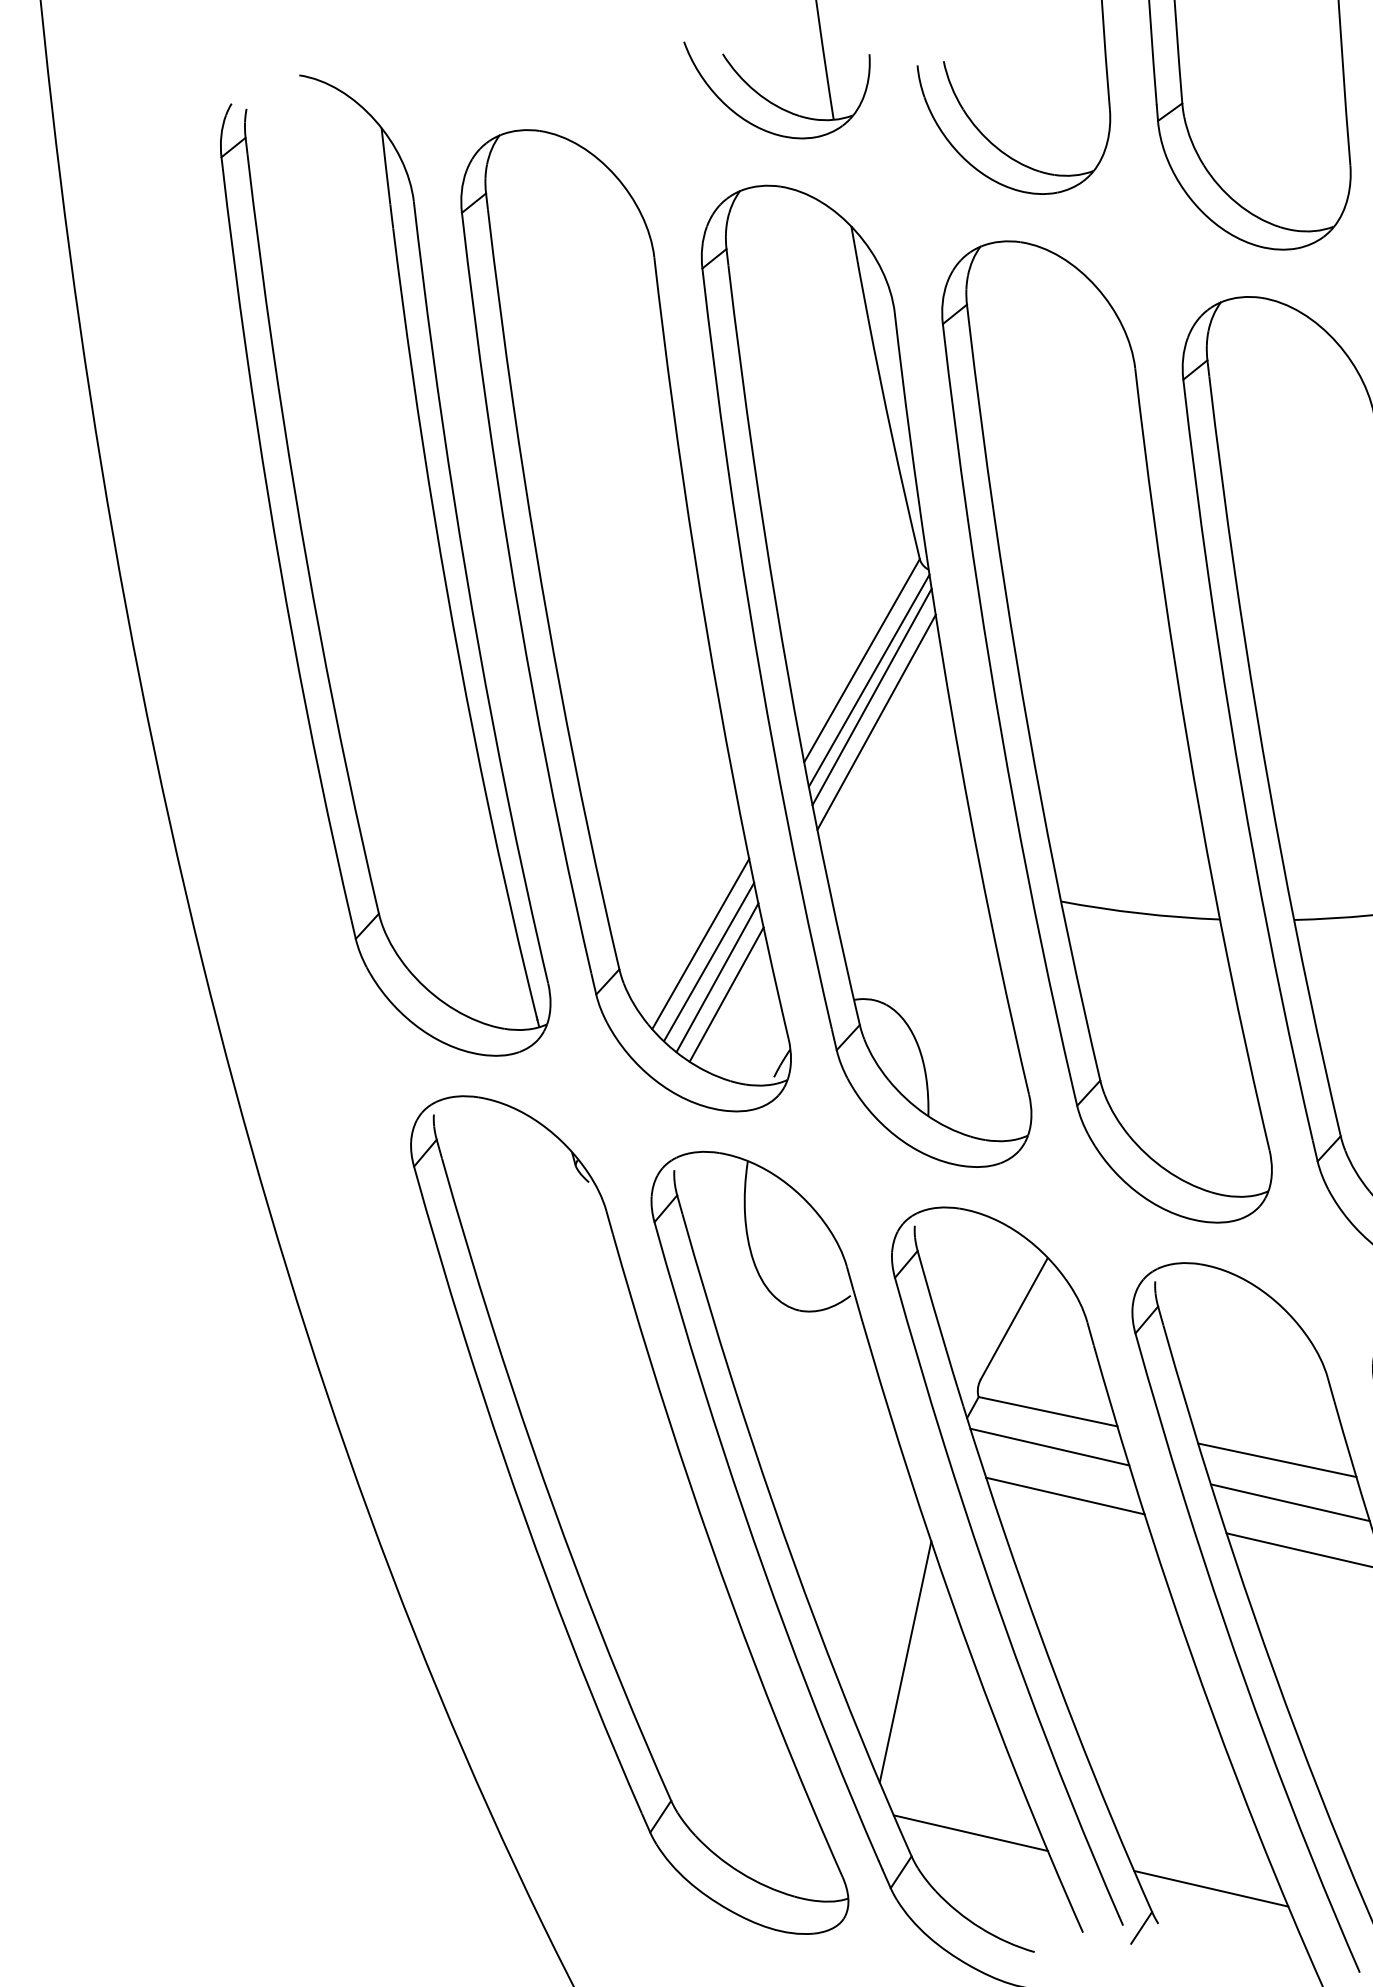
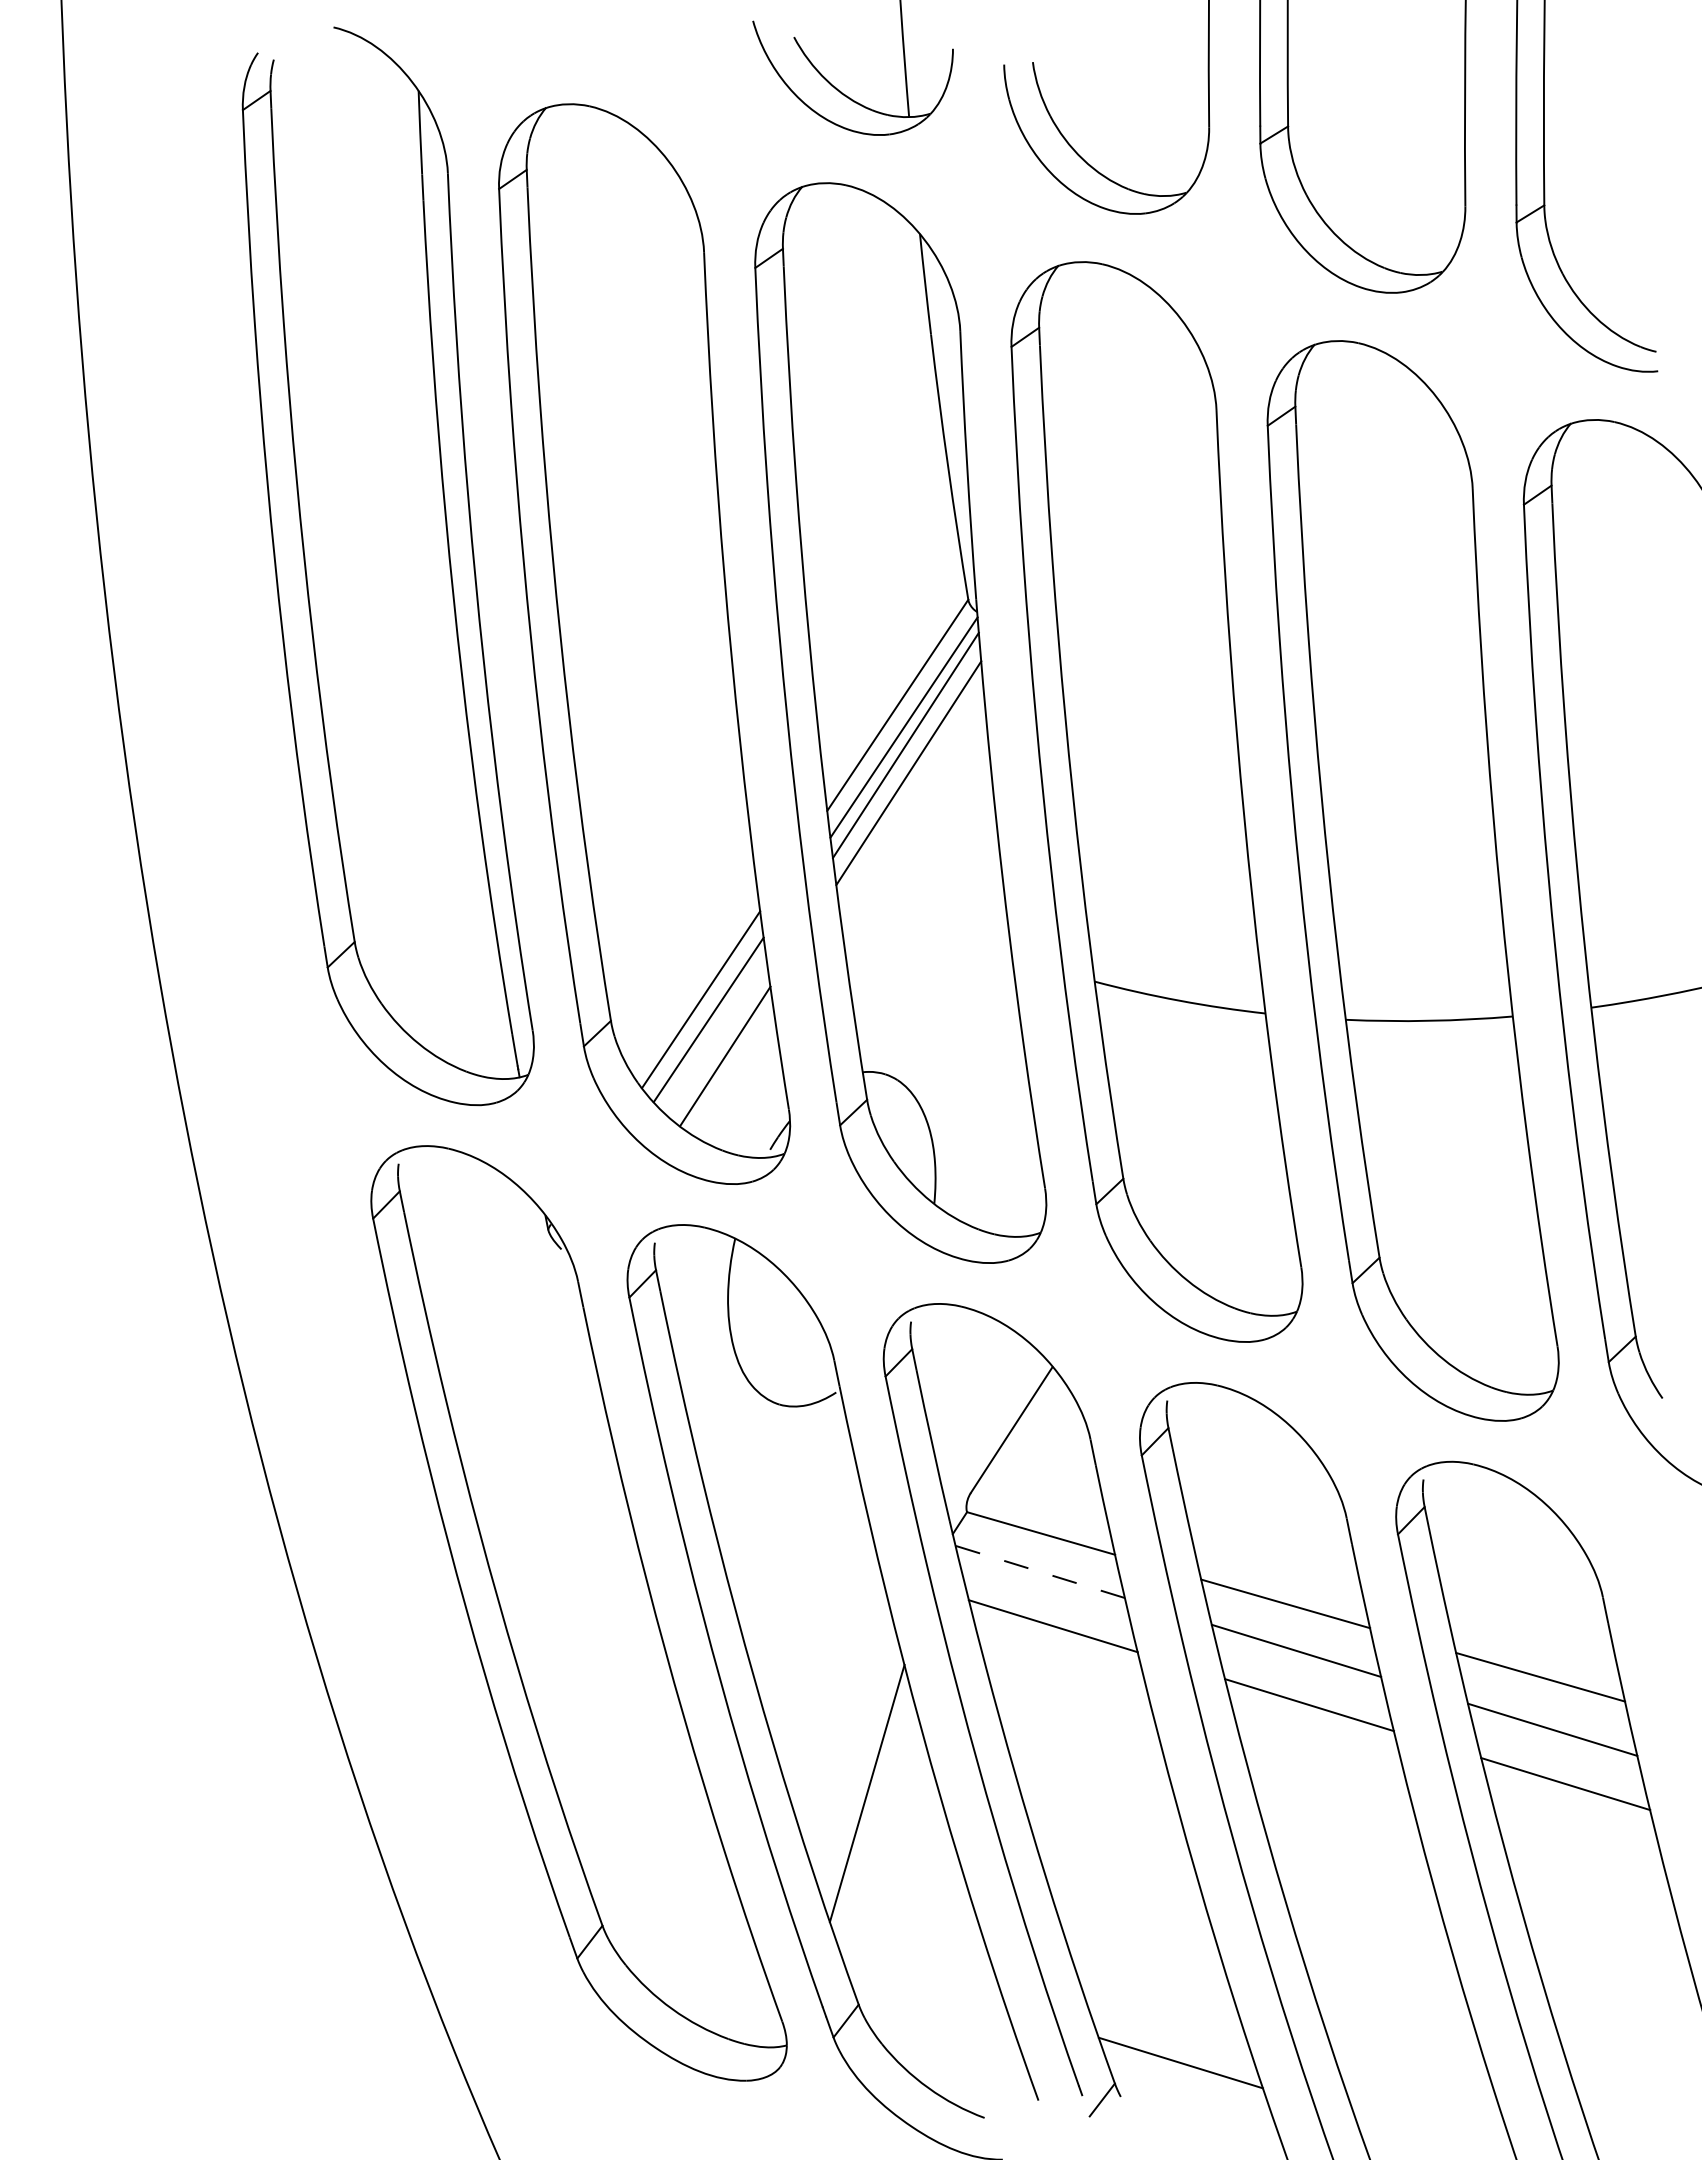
line: (717, 977) -> (716, 1037), removed
line: (1050, 1446) -> (1040, 1571), solid -> dashed
line: (970, 1832) -> (924, 1983), removed

